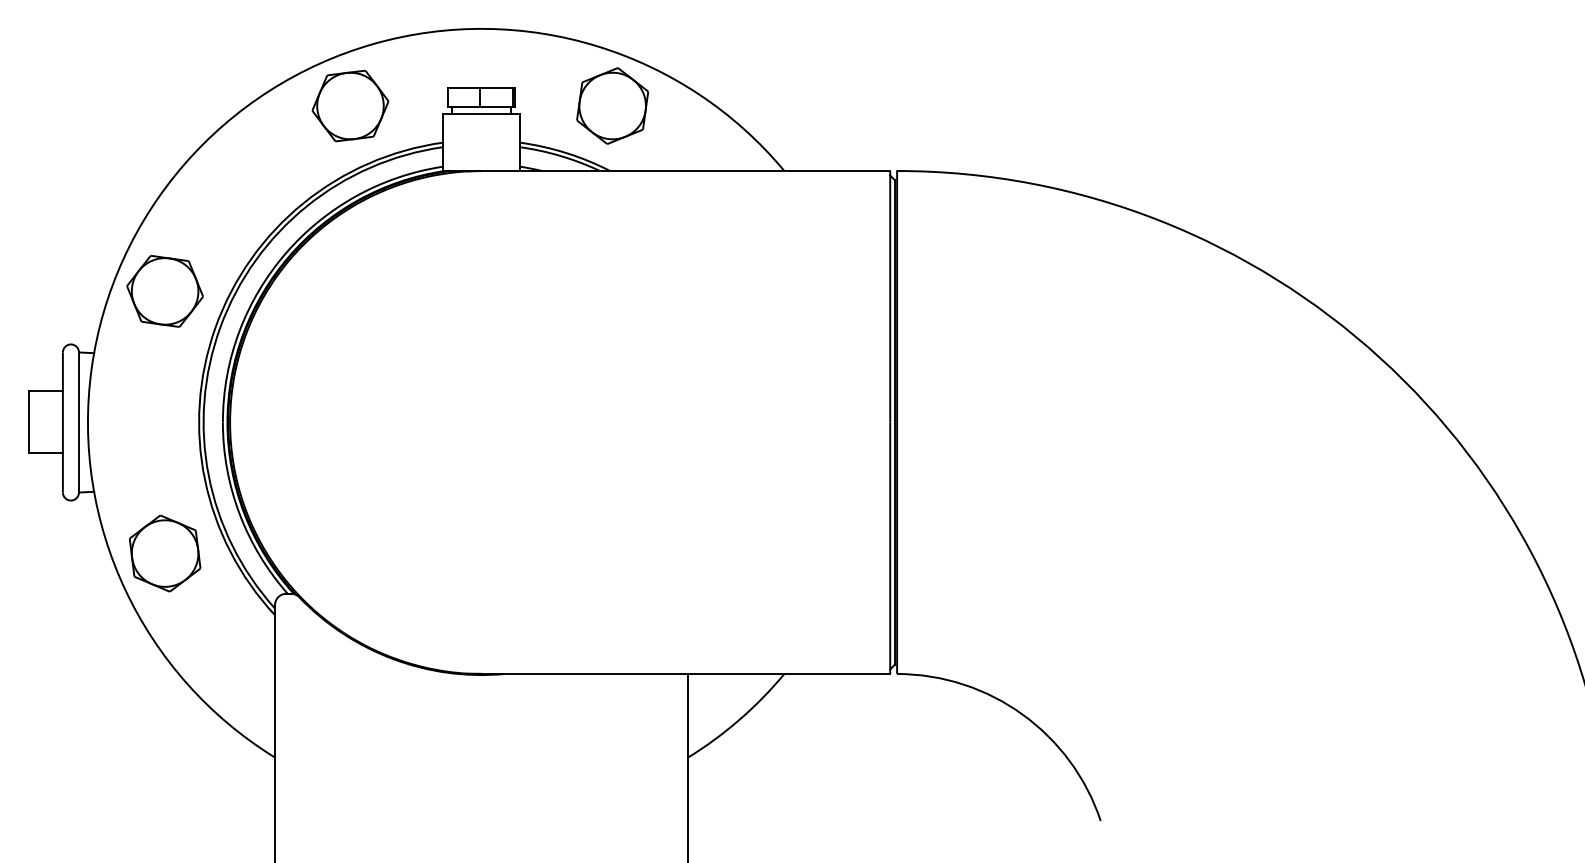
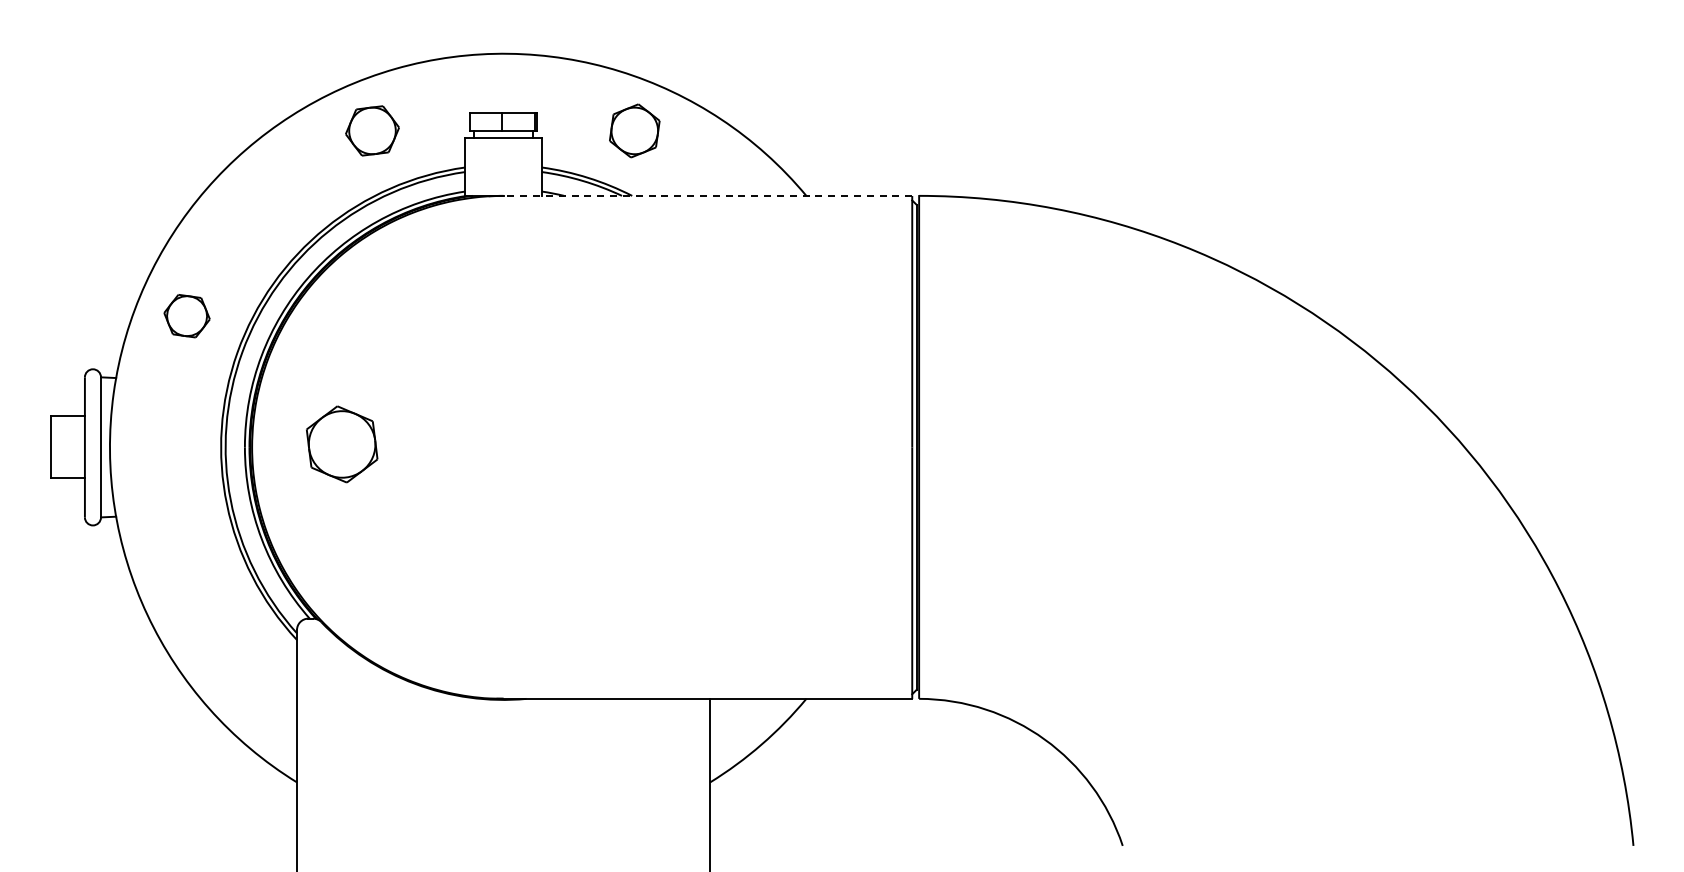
part: (350, 105) -> (372, 130), size x0.7
part: (612, 105) -> (634, 130), size x0.7
line: (685, 170) -> (707, 195), solid -> dashed
part: (164, 290) -> (186, 315), size x0.6
part: (165, 553) -> (342, 444), moved

